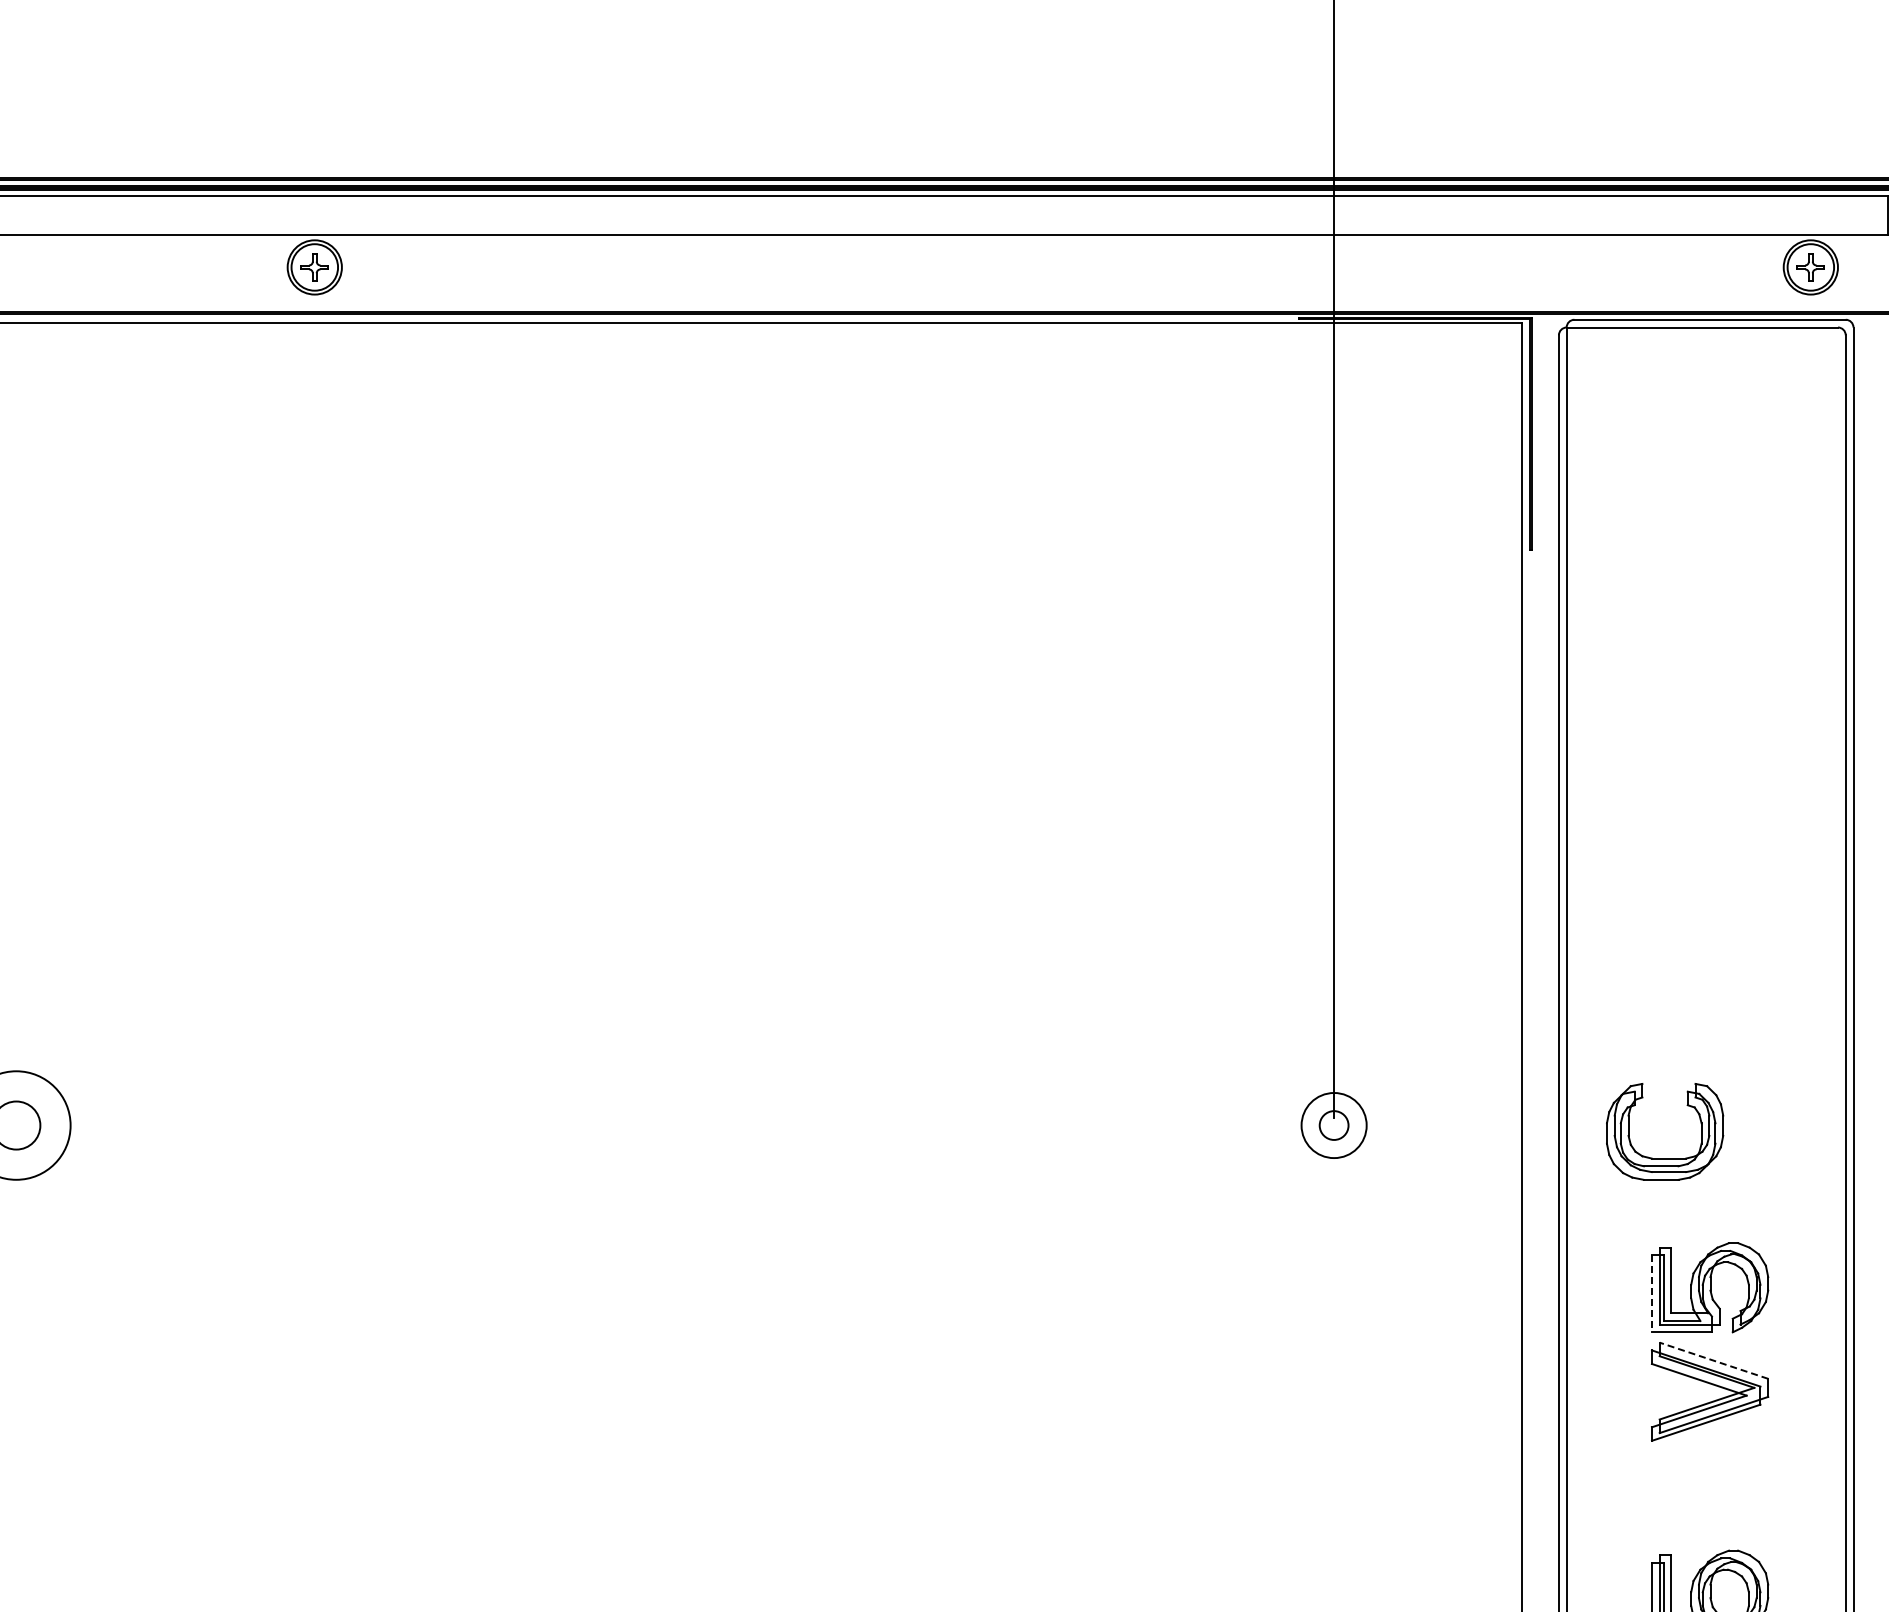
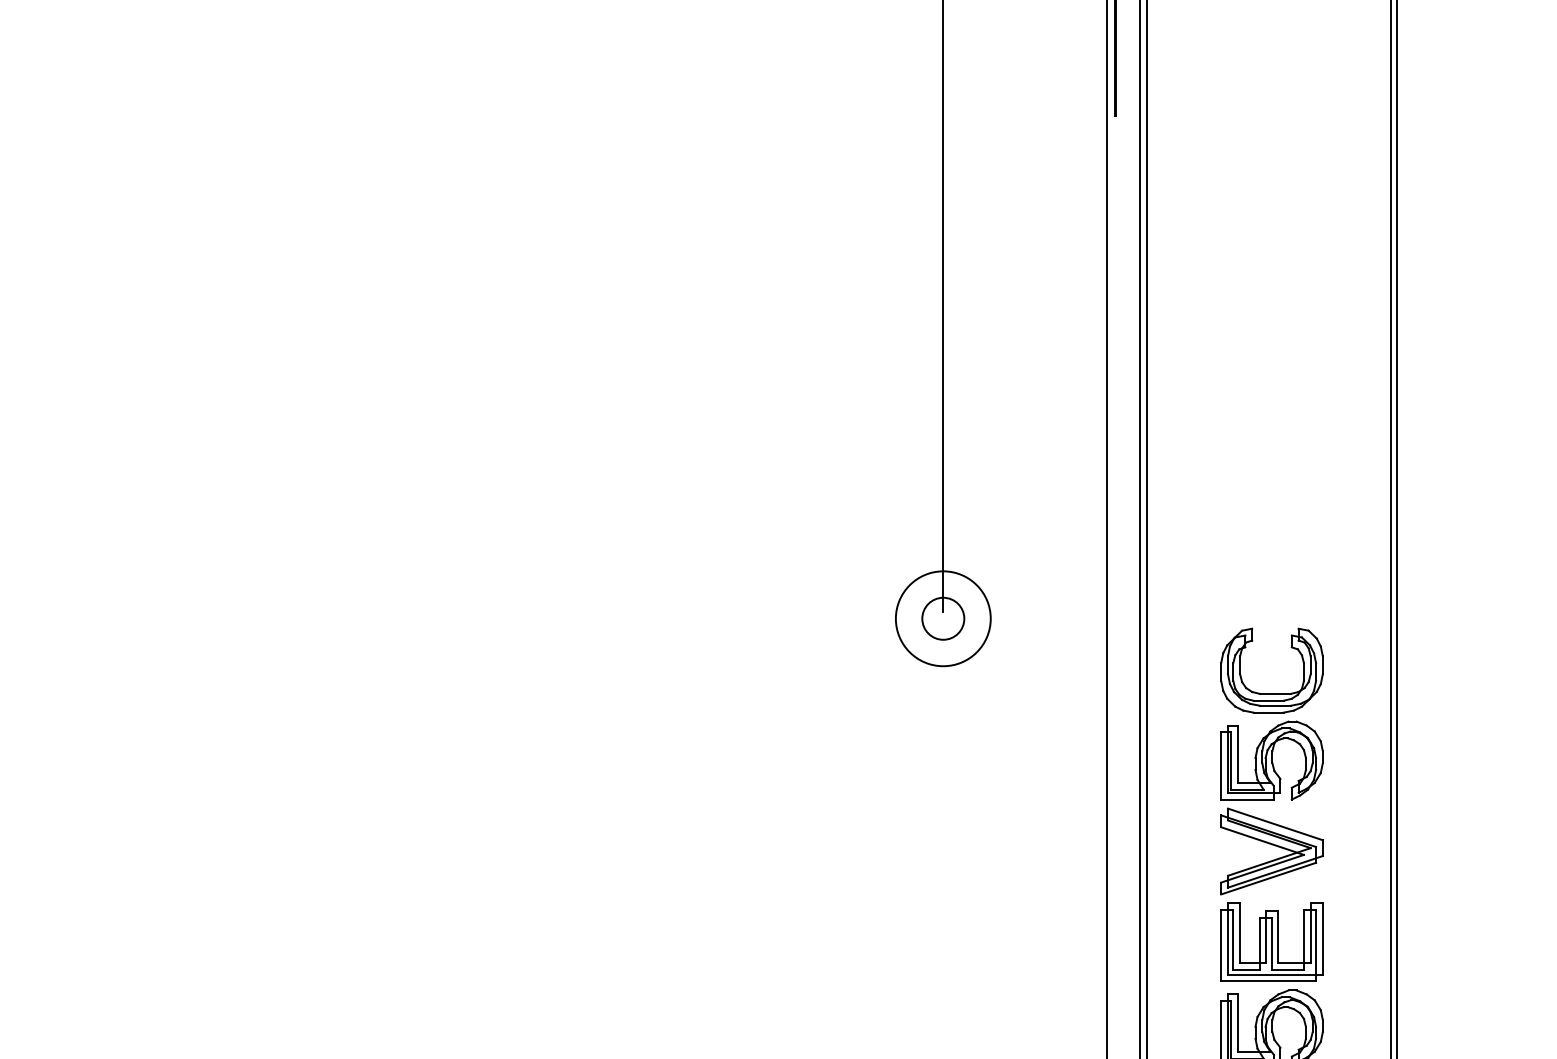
circle: (1333, 1125) -> (942, 618), size x1.67
circle: (1334, 1125) -> (943, 618), size x1.67
part: (1665, 1158) -> (1272, 693), moved
line: (1651, 1294) -> (1220, 766), dashed -> solid
line: (1713, 1360) -> (1275, 824), dashed -> solid
part: (1709, 1495) -> (1271, 942), added

